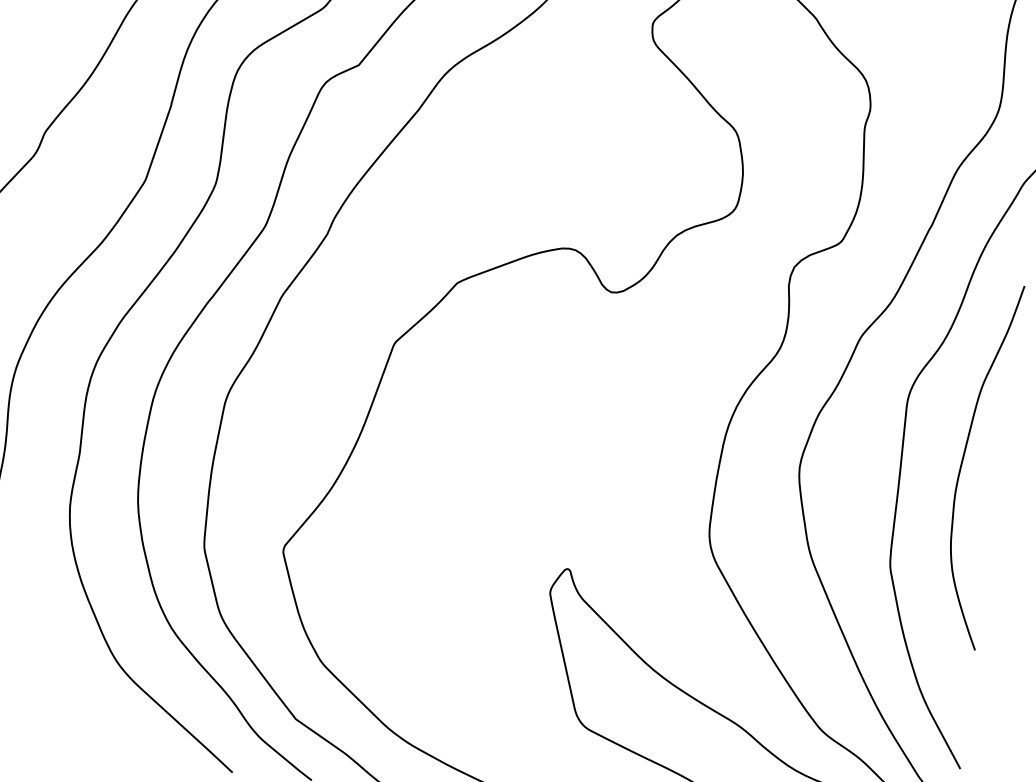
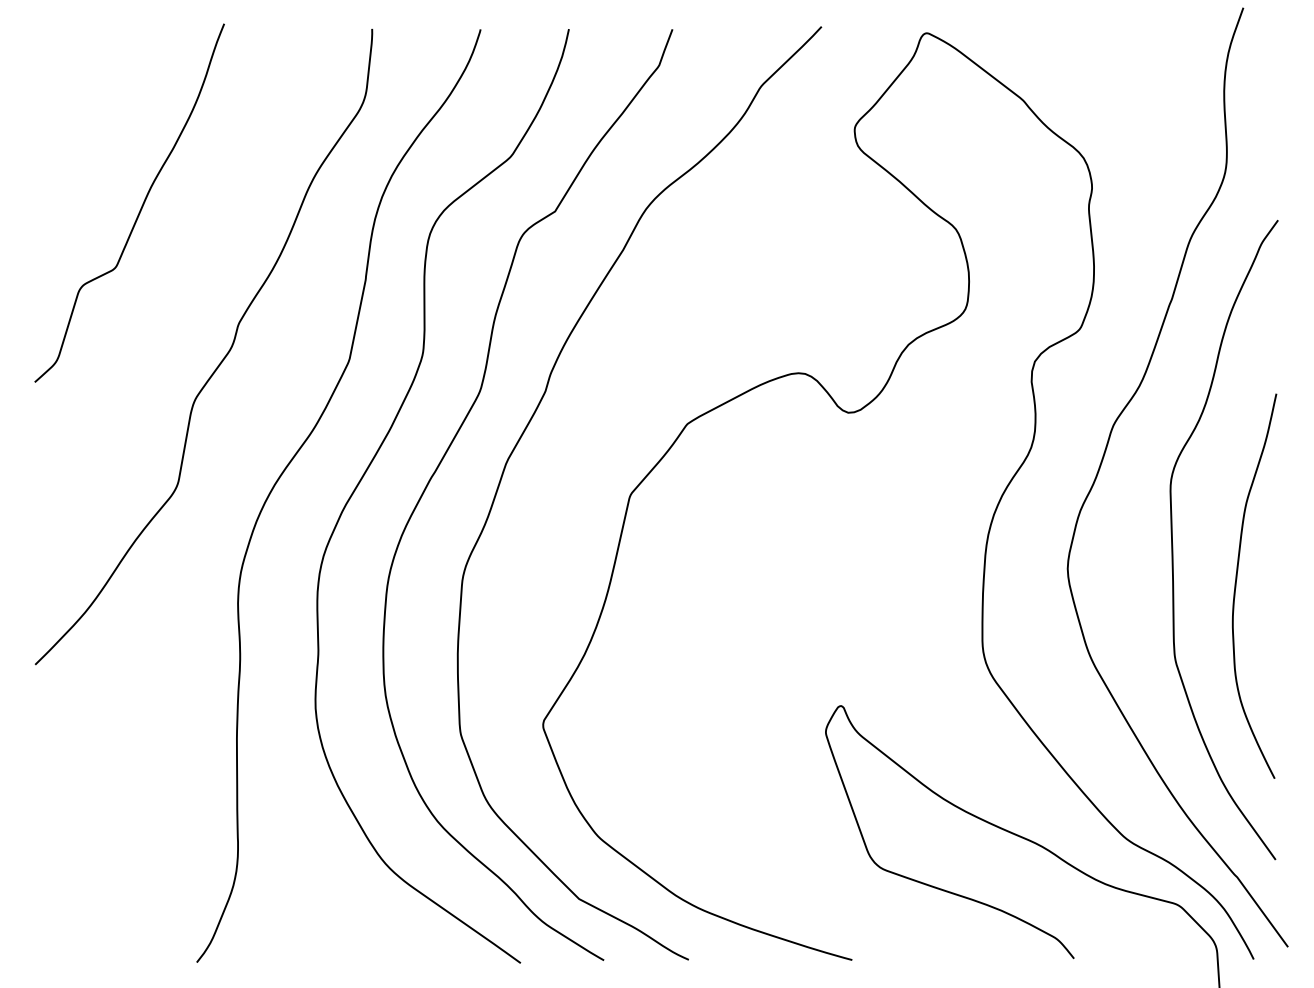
curve: (962, 462) -> (1236, 585), moved

